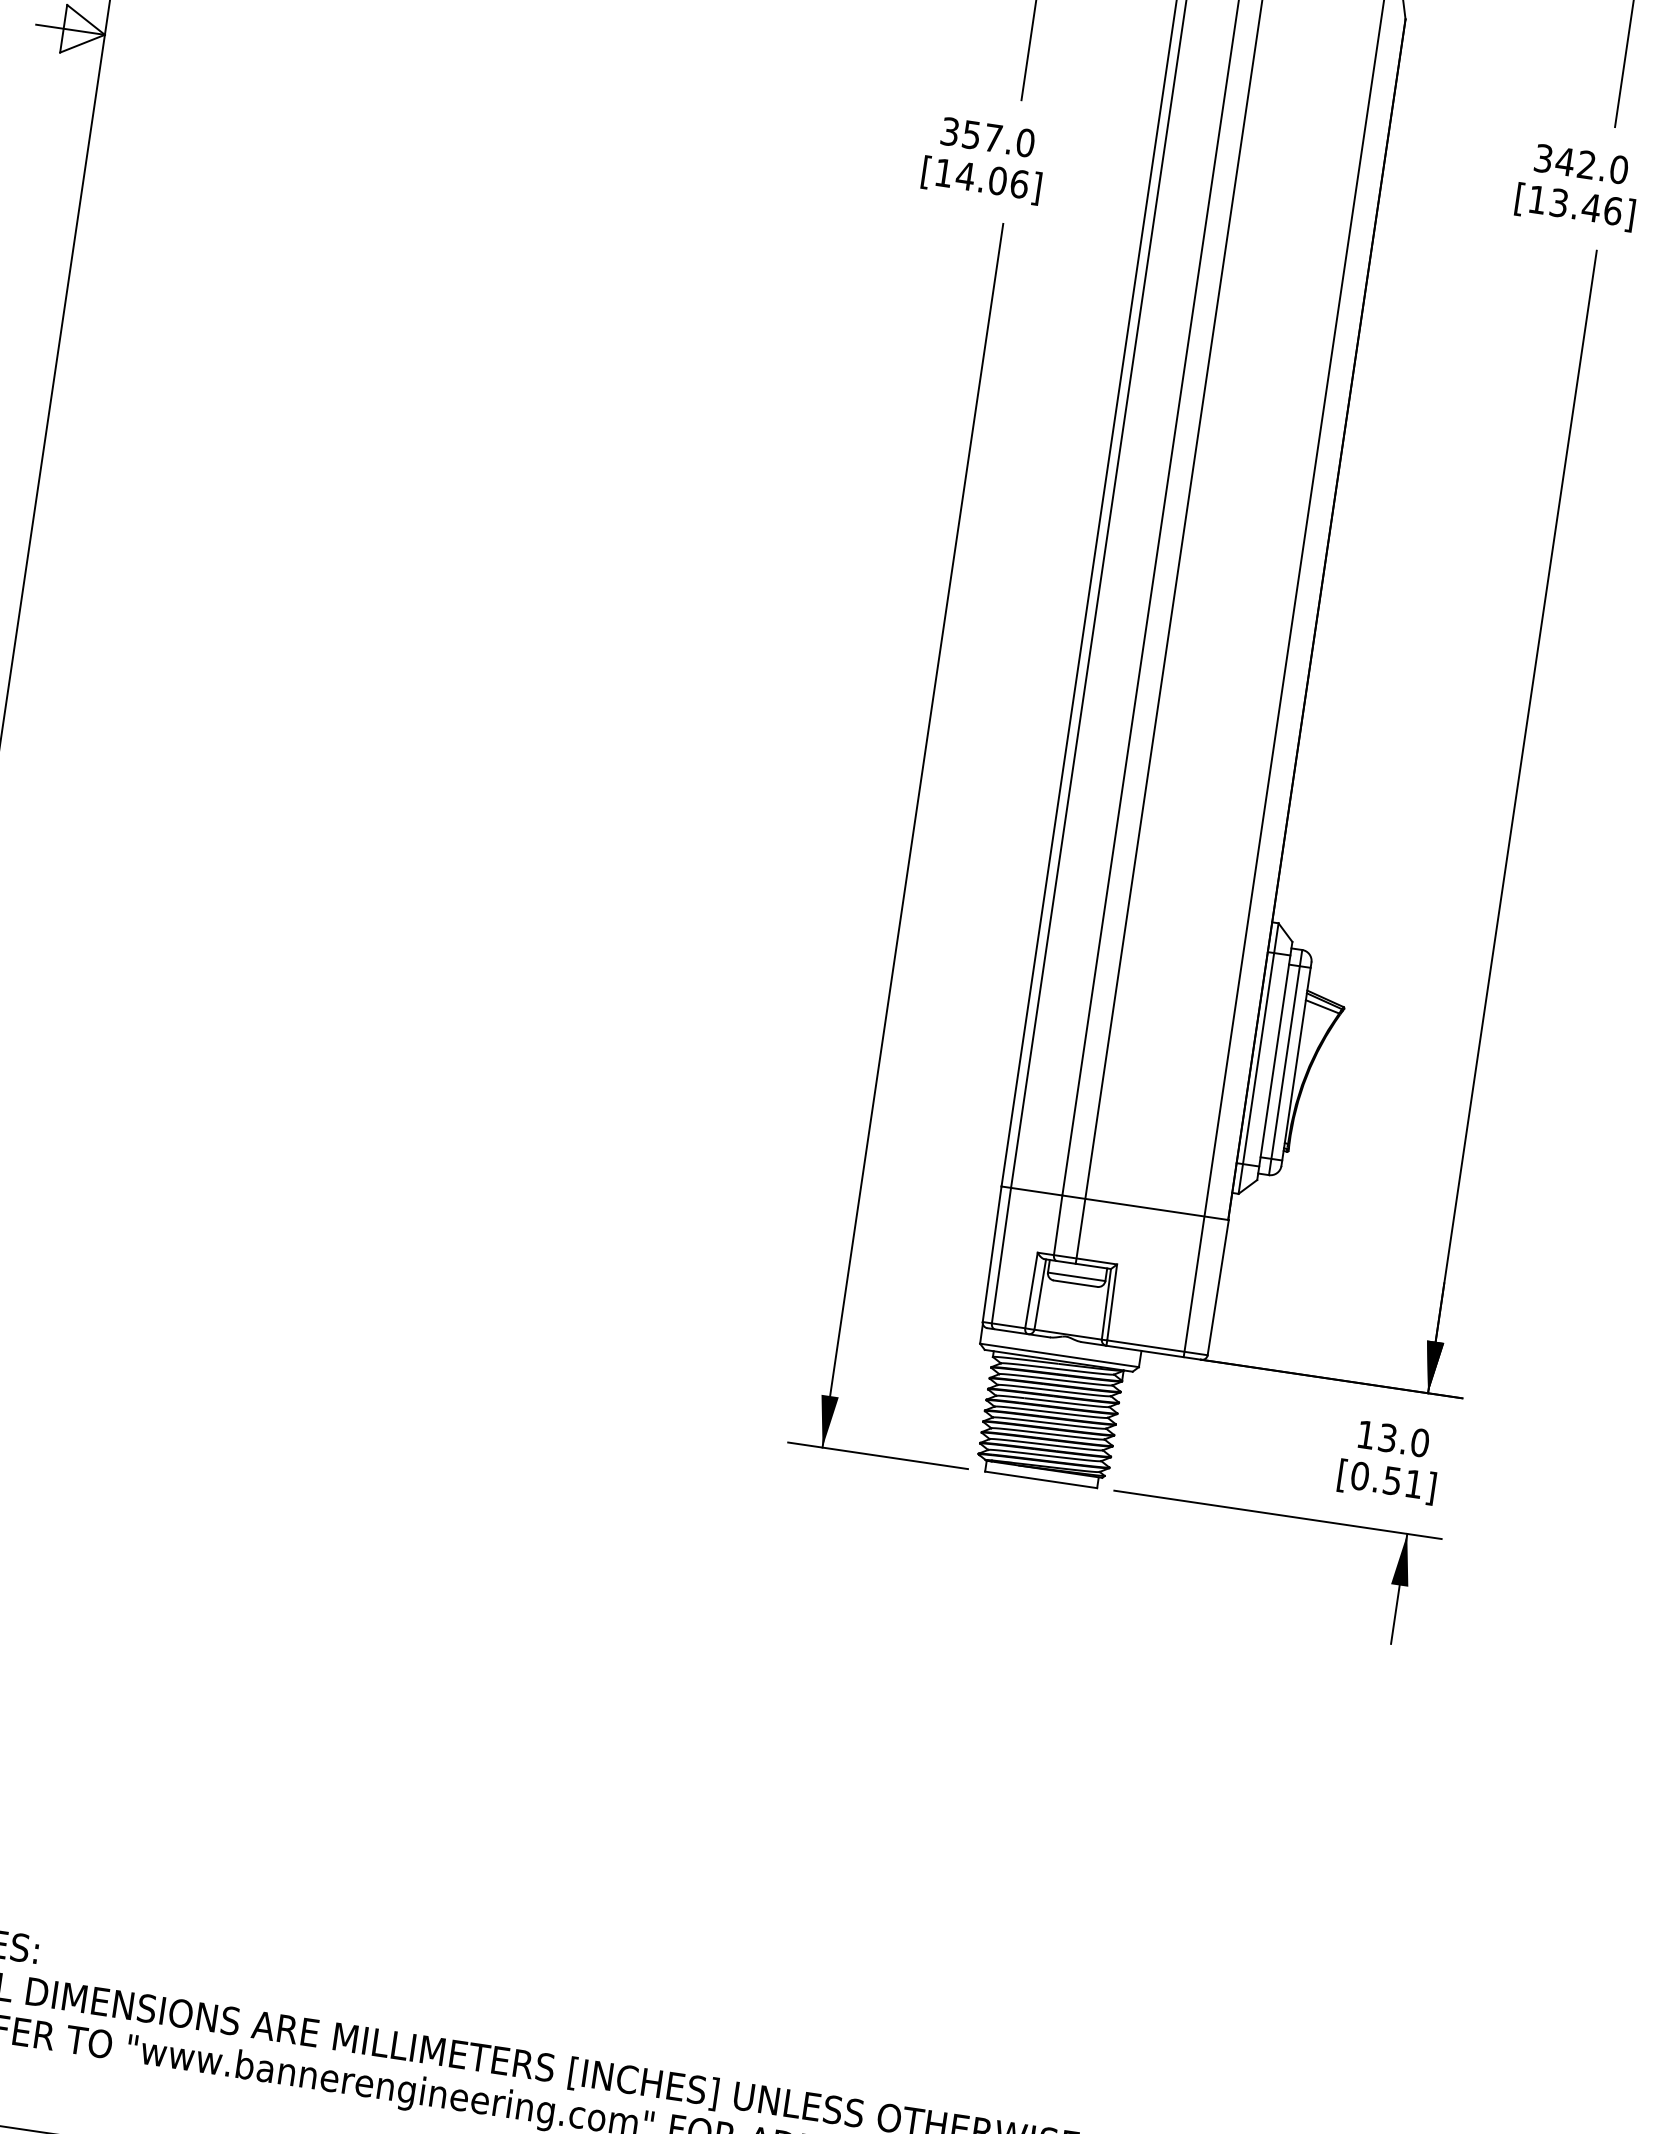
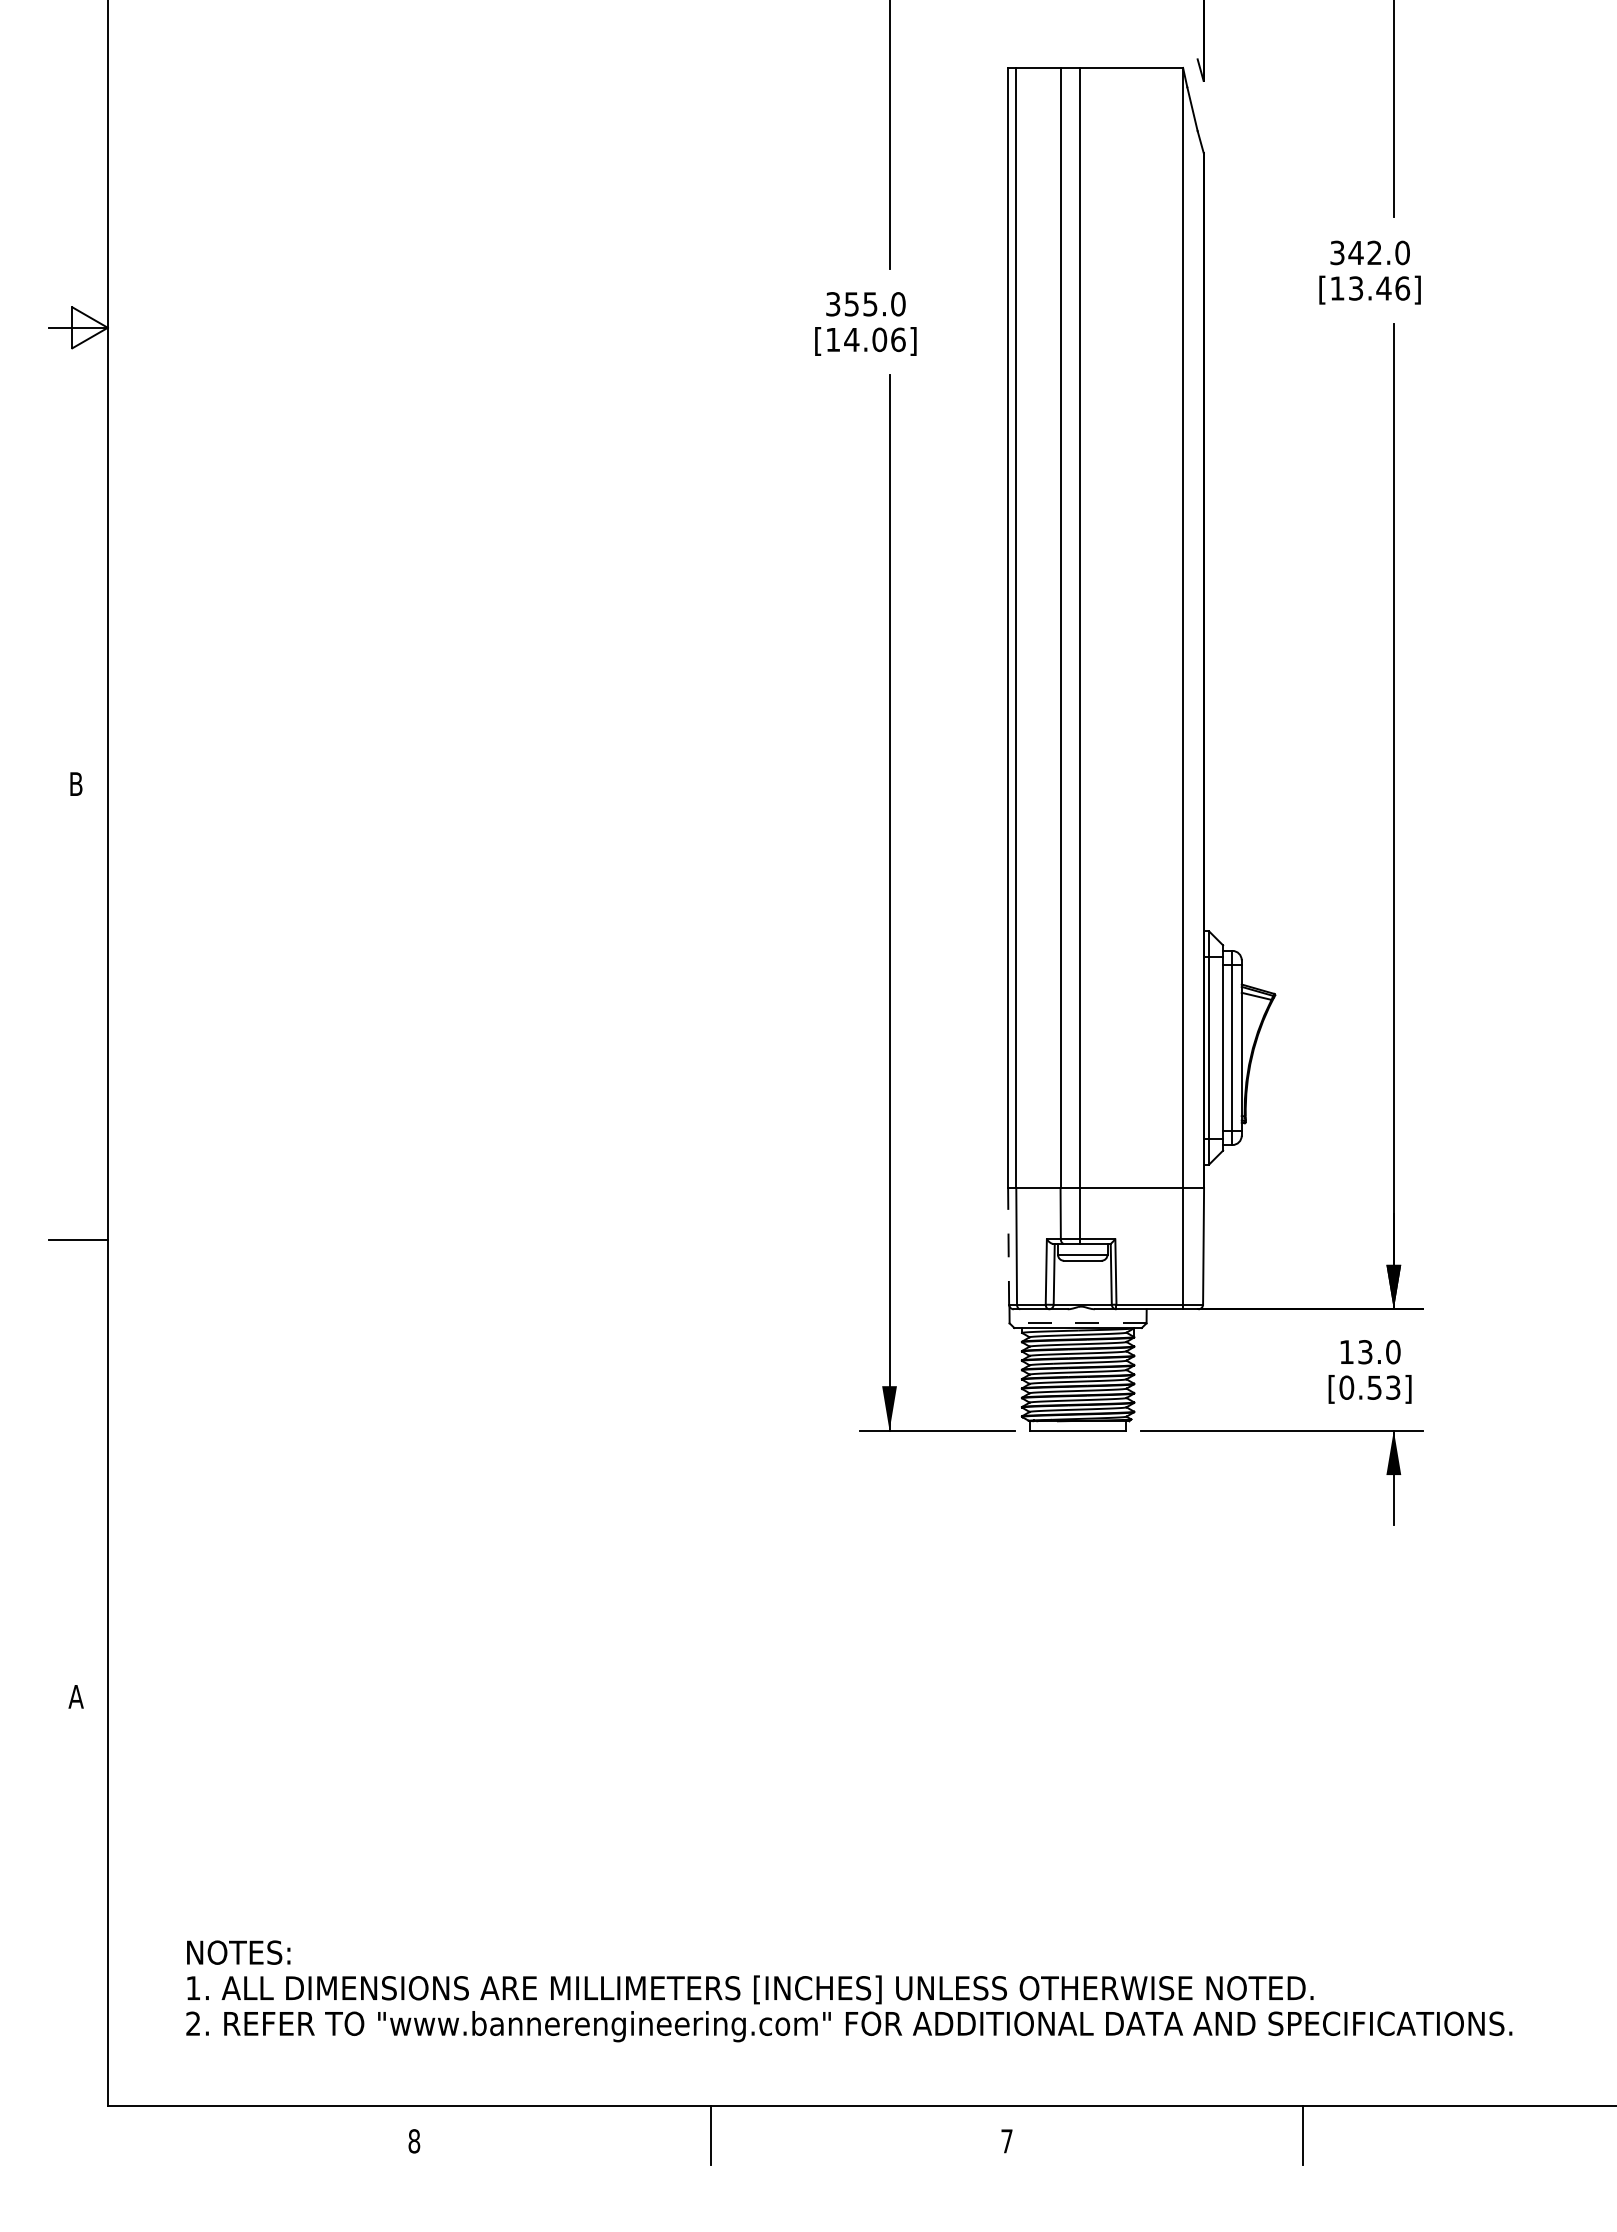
text: (993, 138) -> (870, 304), 357.0 -> 355.0
line: (992, 1253) -> (1008, 1245), solid -> dashed
line: (1058, 1355) -> (1077, 1323), solid -> dashed
text: (1414, 1483) -> (1393, 1387), [0.51] -> [0.53]

